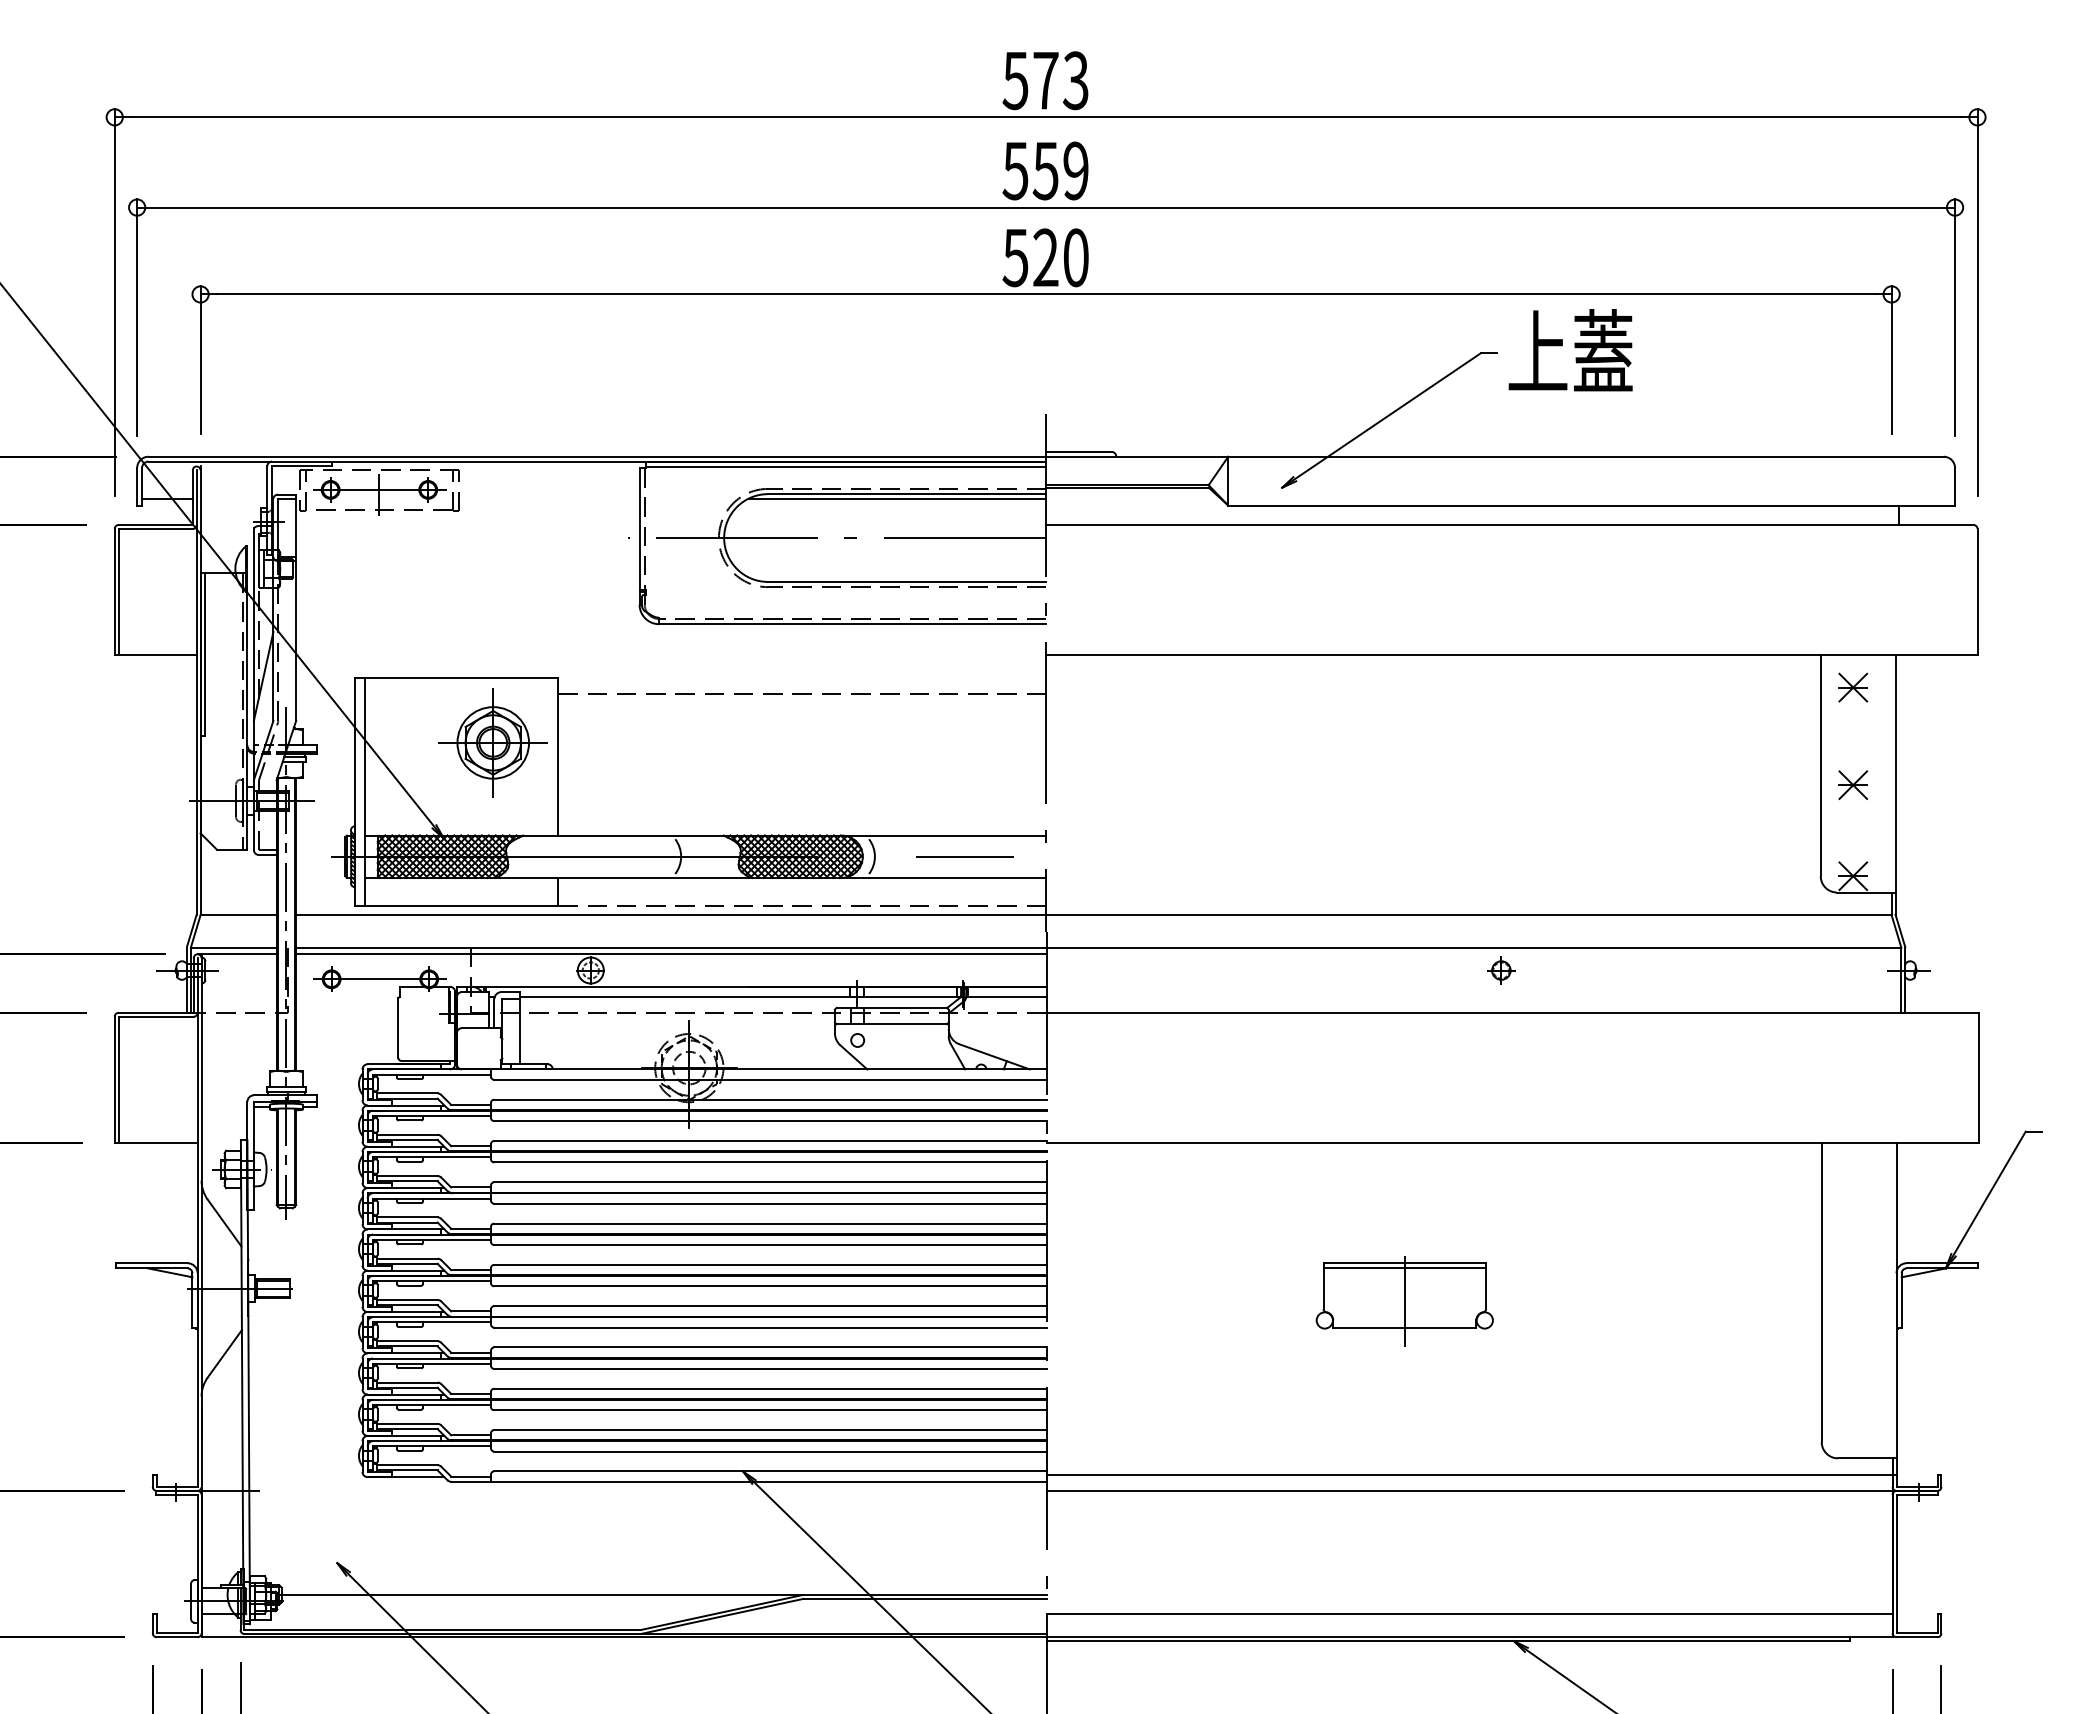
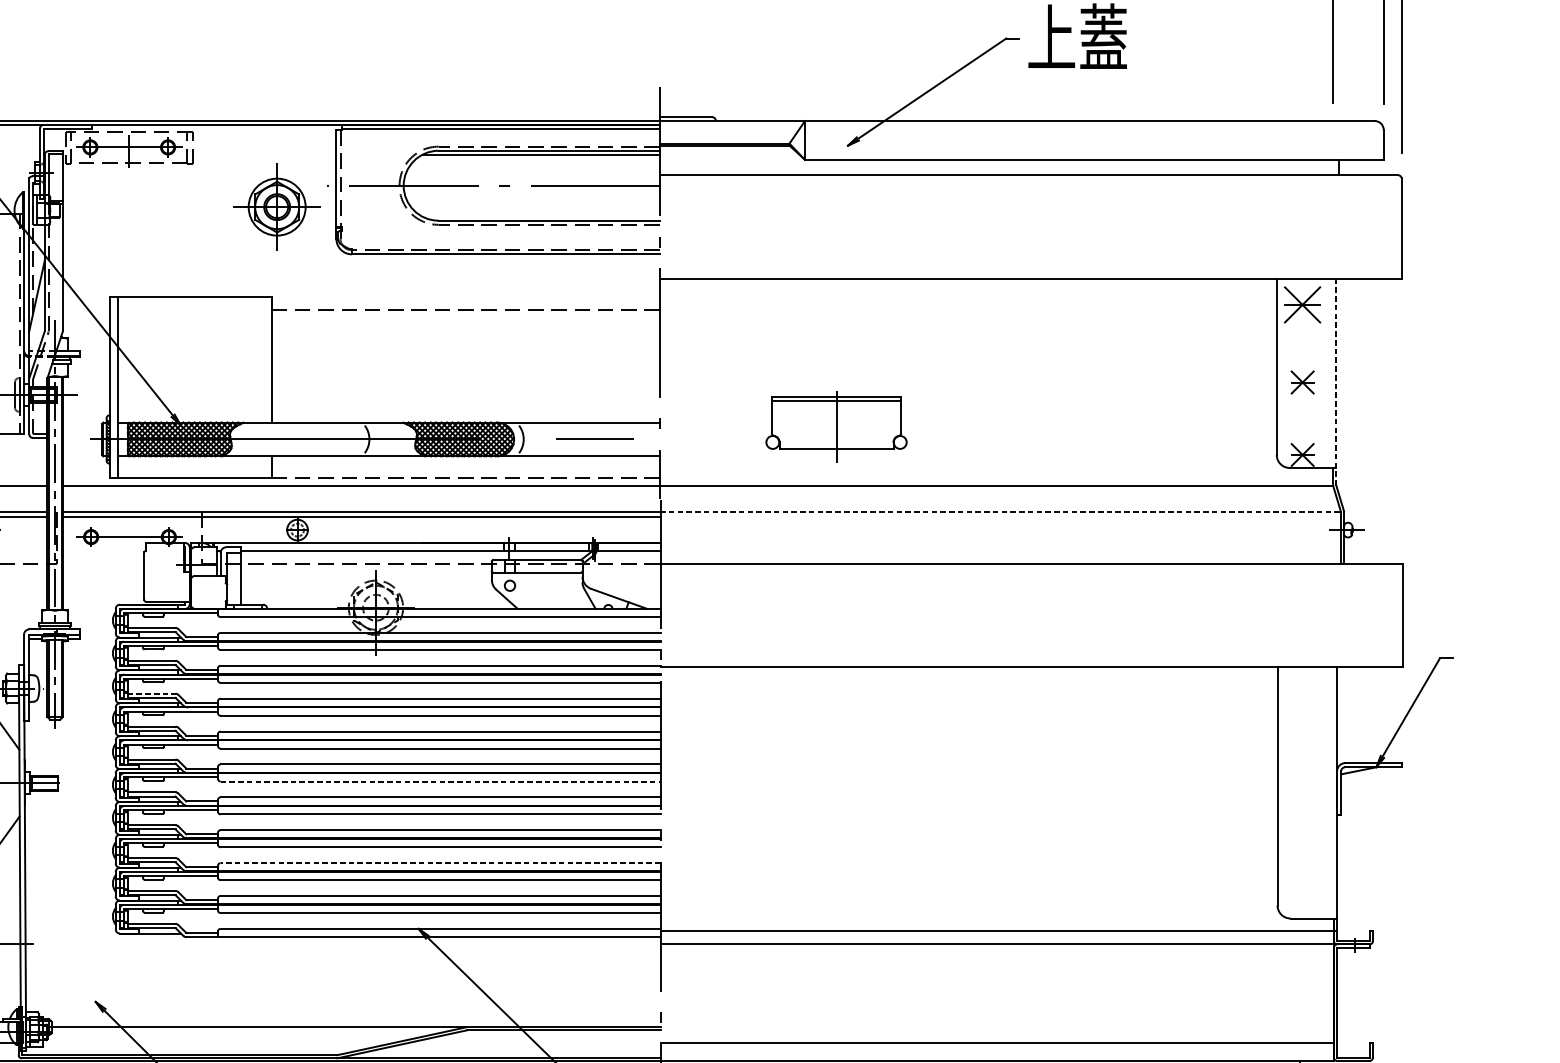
part: (1853, 687) -> (1302, 304), size x1.6
part: (492, 742) -> (276, 206), moved
line: (1895, 784) -> (1336, 381), solid -> dashed
line: (1473, 947) -> (1000, 511), solid -> dashed
part: (1501, 970) -> (1022, 530), removed
line: (408, 1176) -> (152, 694), solid -> dashed
line: (771, 1286) -> (441, 781), solid -> dashed
part: (1404, 1301) -> (836, 427), moved
line: (770, 1388) -> (440, 862), solid -> dashed

